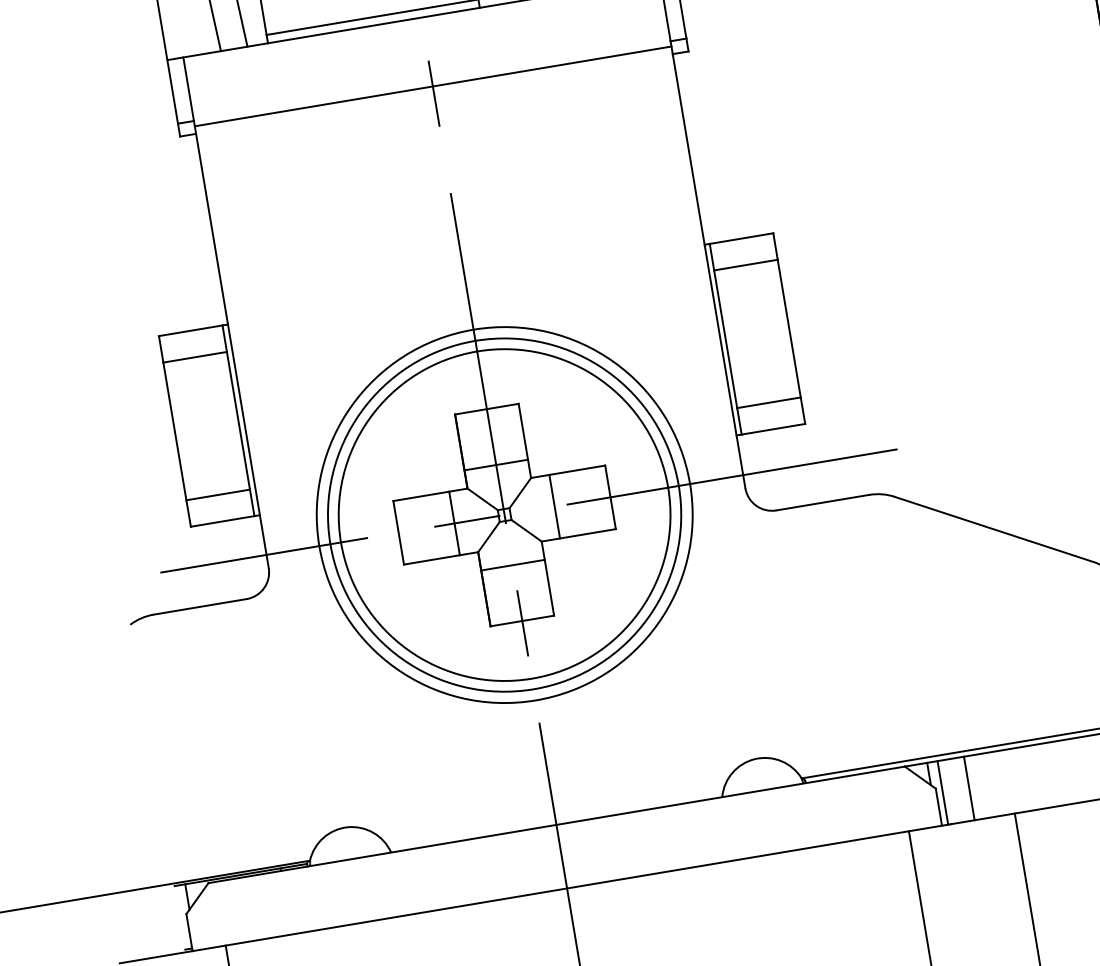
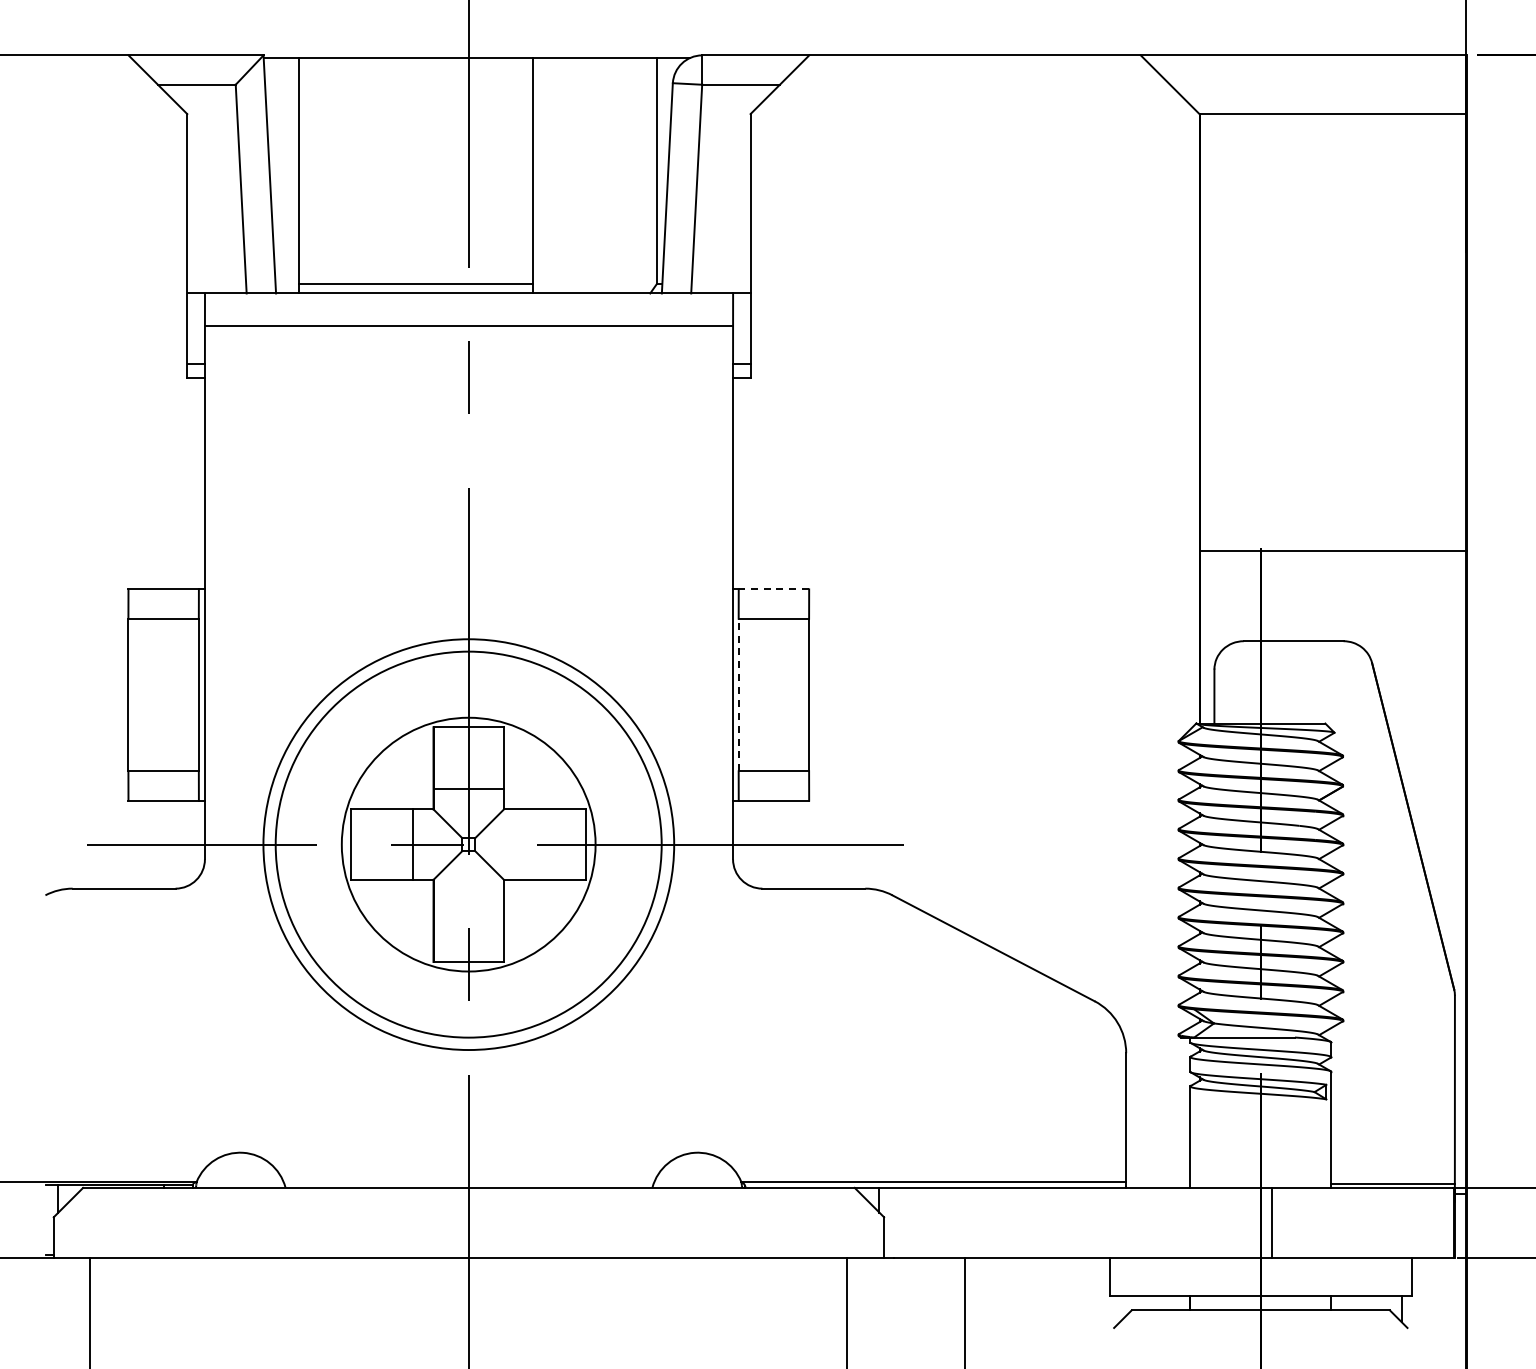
line: (432, 86) -> (468, 325), moved
line: (741, 238) -> (773, 589), solid -> dashed
line: (725, 338) -> (738, 694), solid -> dashed
line: (554, 506) -> (524, 844), removed
circle: (504, 514) -> (468, 844), size x0.7
line: (512, 565) -> (468, 900), removed
line: (969, 787) -> (920, 1222), removed
line: (942, 792) -> (890, 1222), removed

